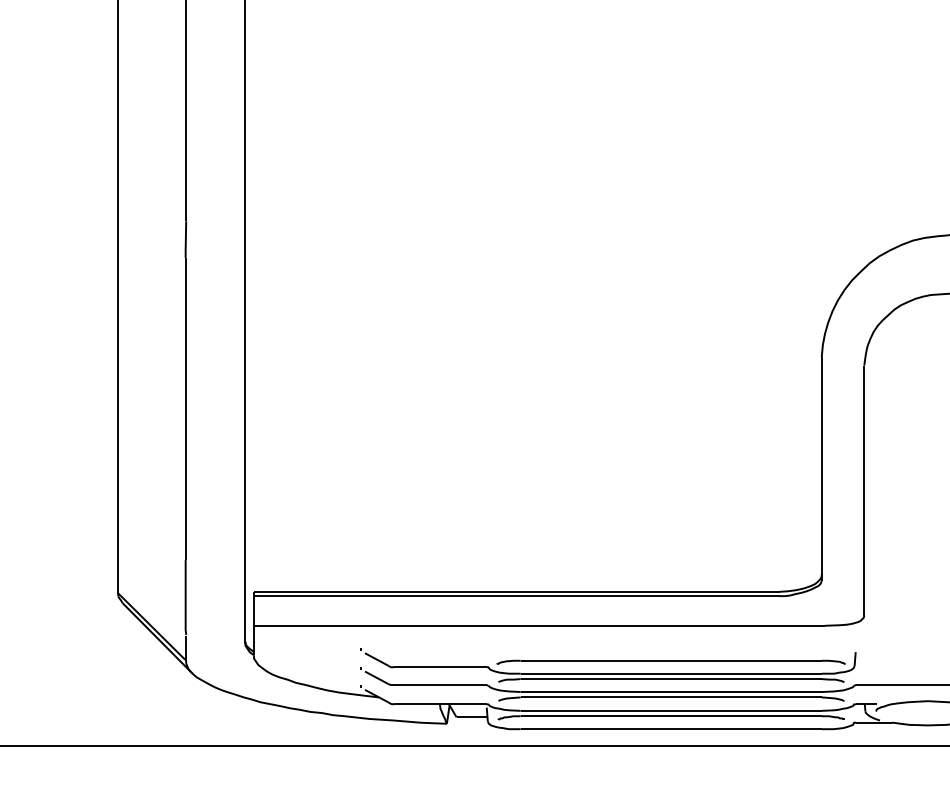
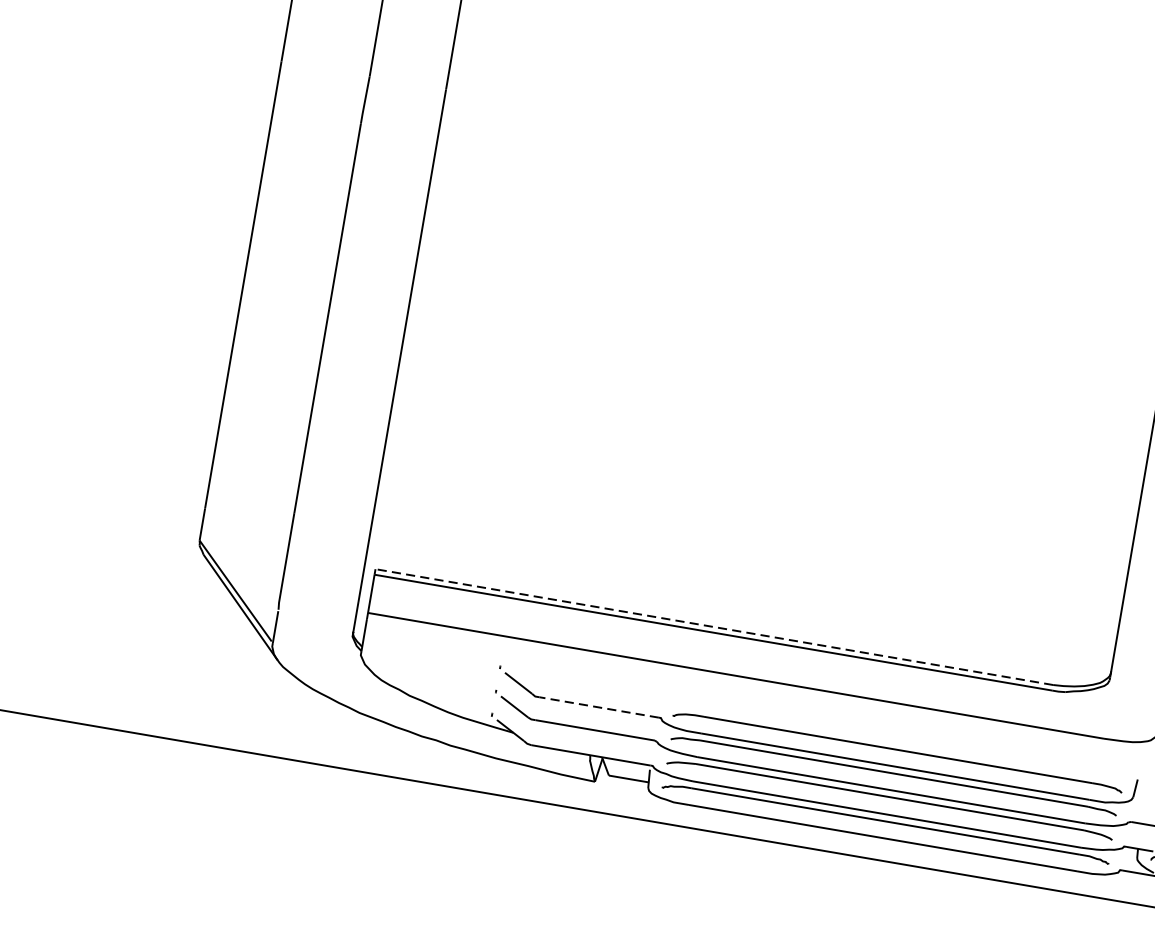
line: (516, 591) -> (713, 626), solid -> dashed
line: (439, 667) -> (597, 707), solid -> dashed

